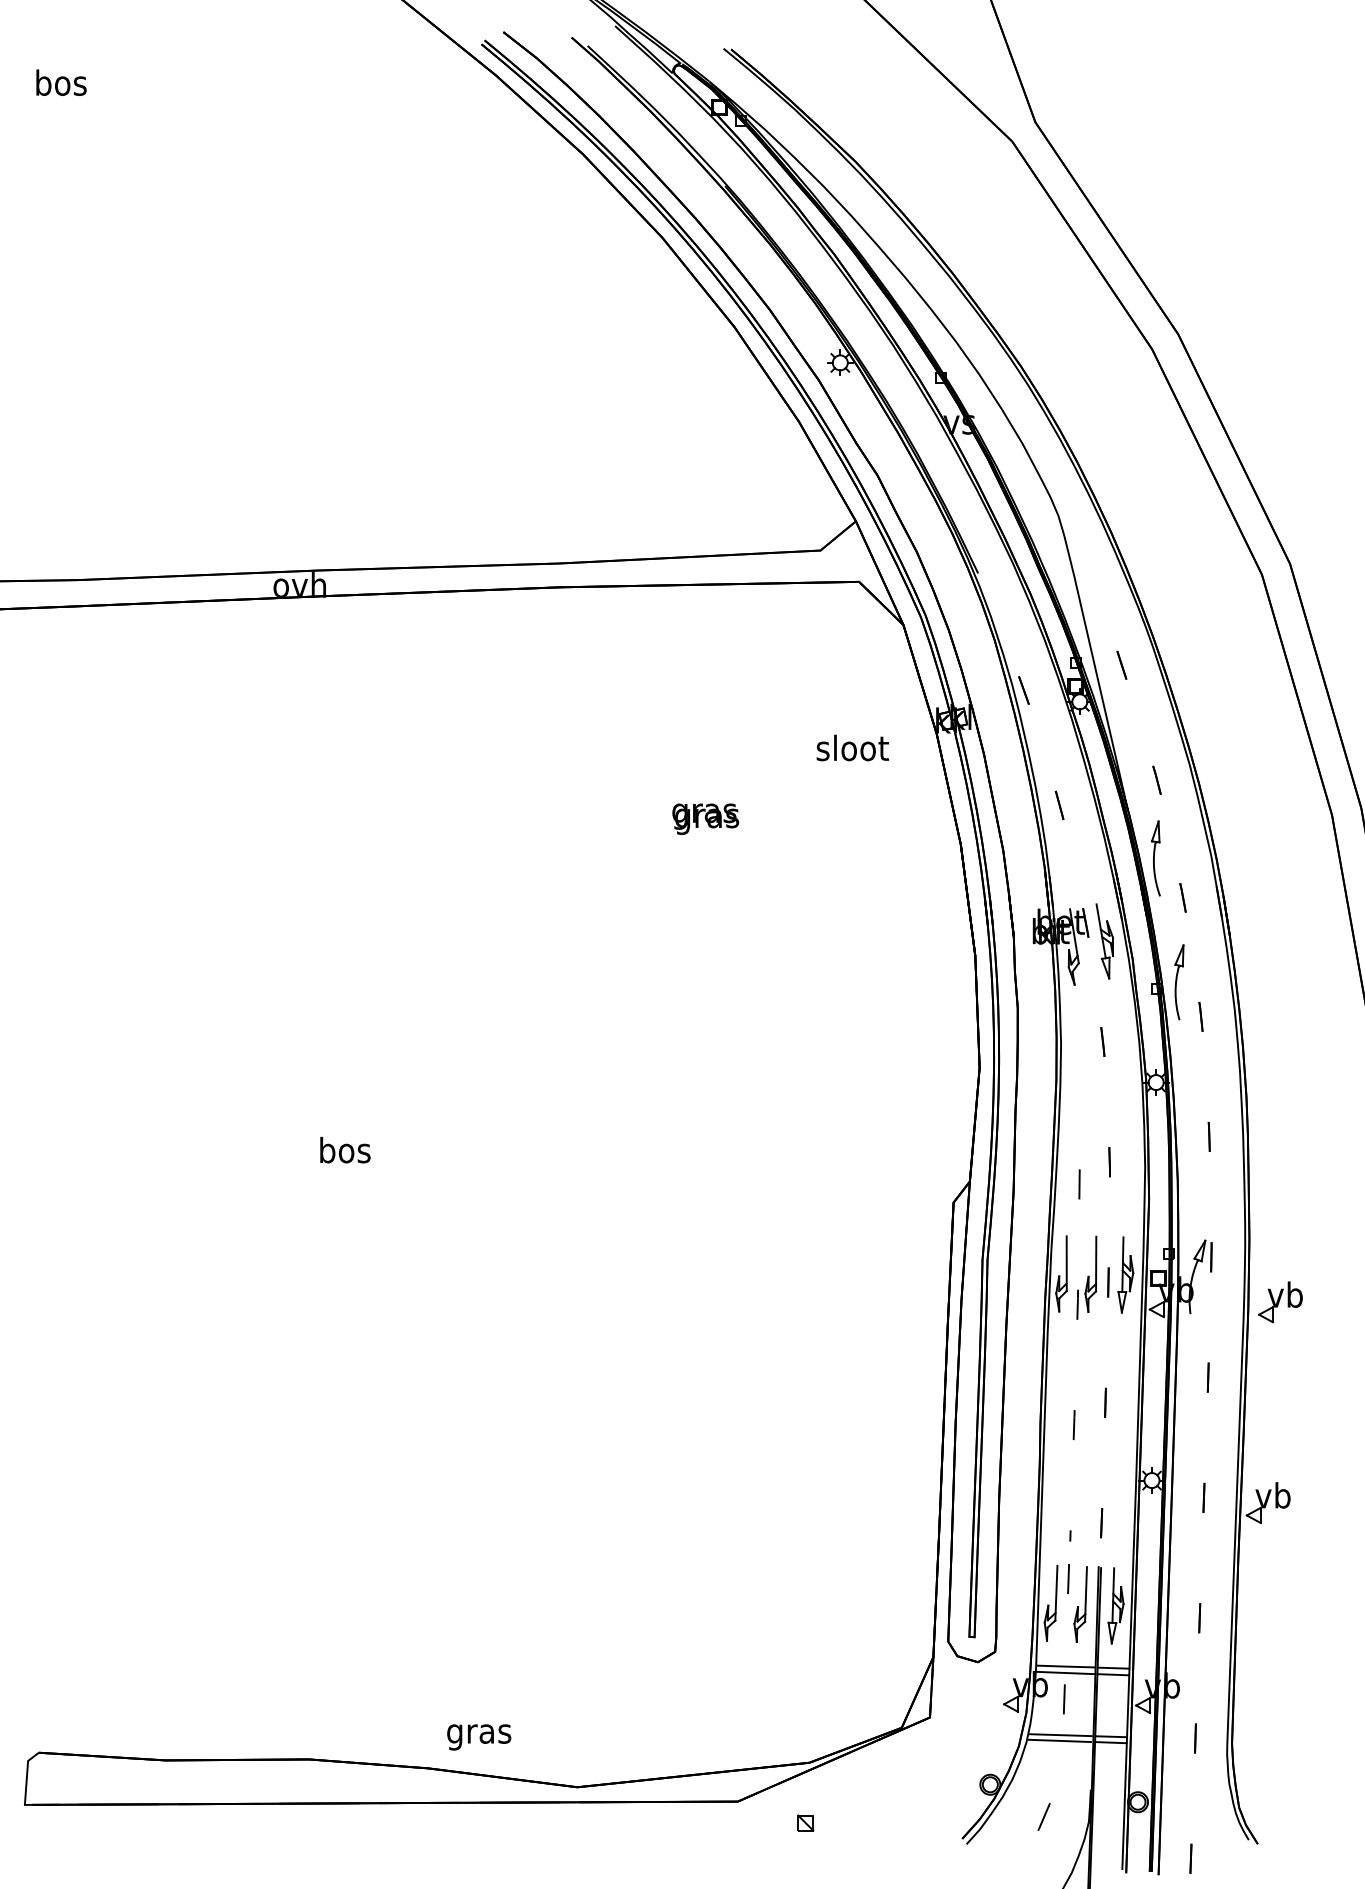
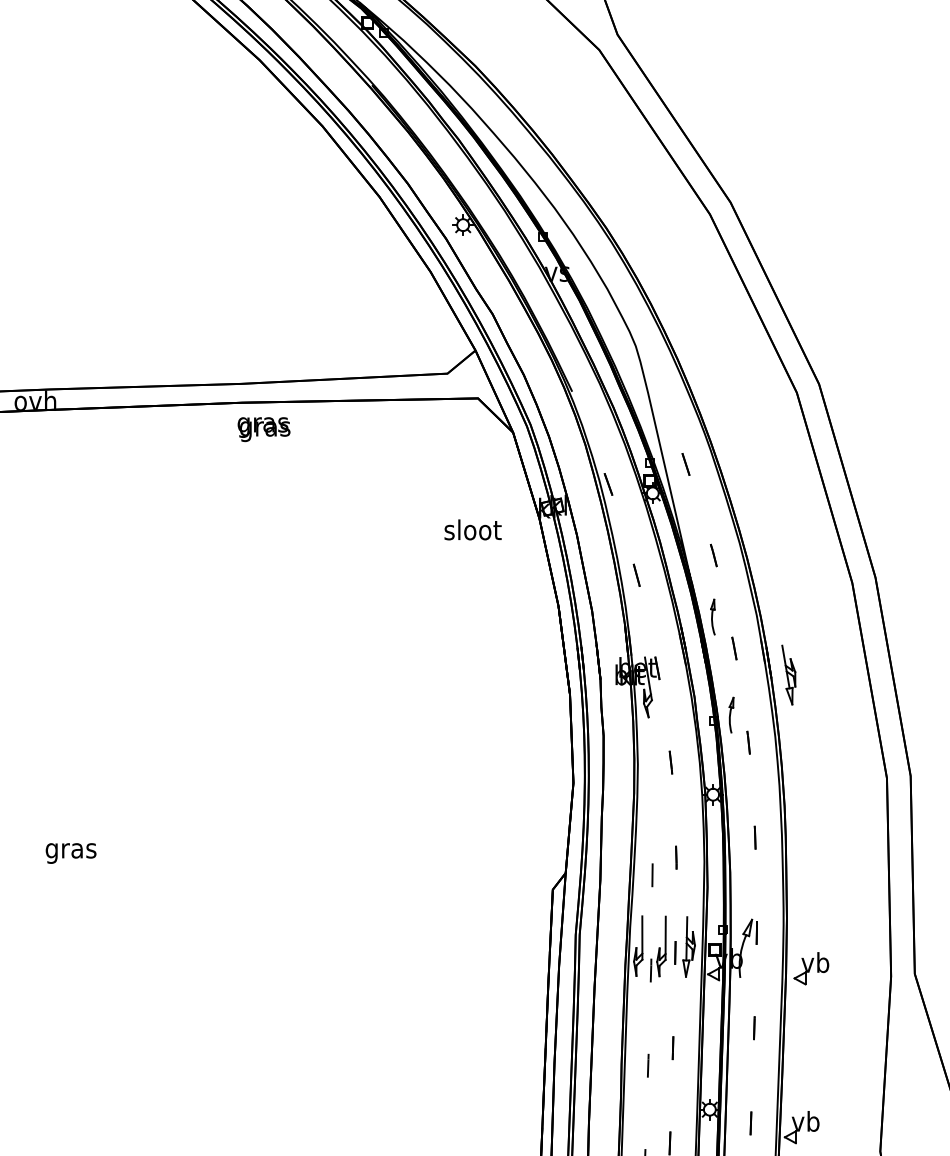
text: (705, 818) -> (263, 429), moved
part: (1155, 858) -> (712, 617), size x0.6
part: (1104, 941) -> (788, 675), moved
part: (1179, 982) -> (731, 715), size x0.6
text: (344, 1153) -> (70, 850), bos -> gras

